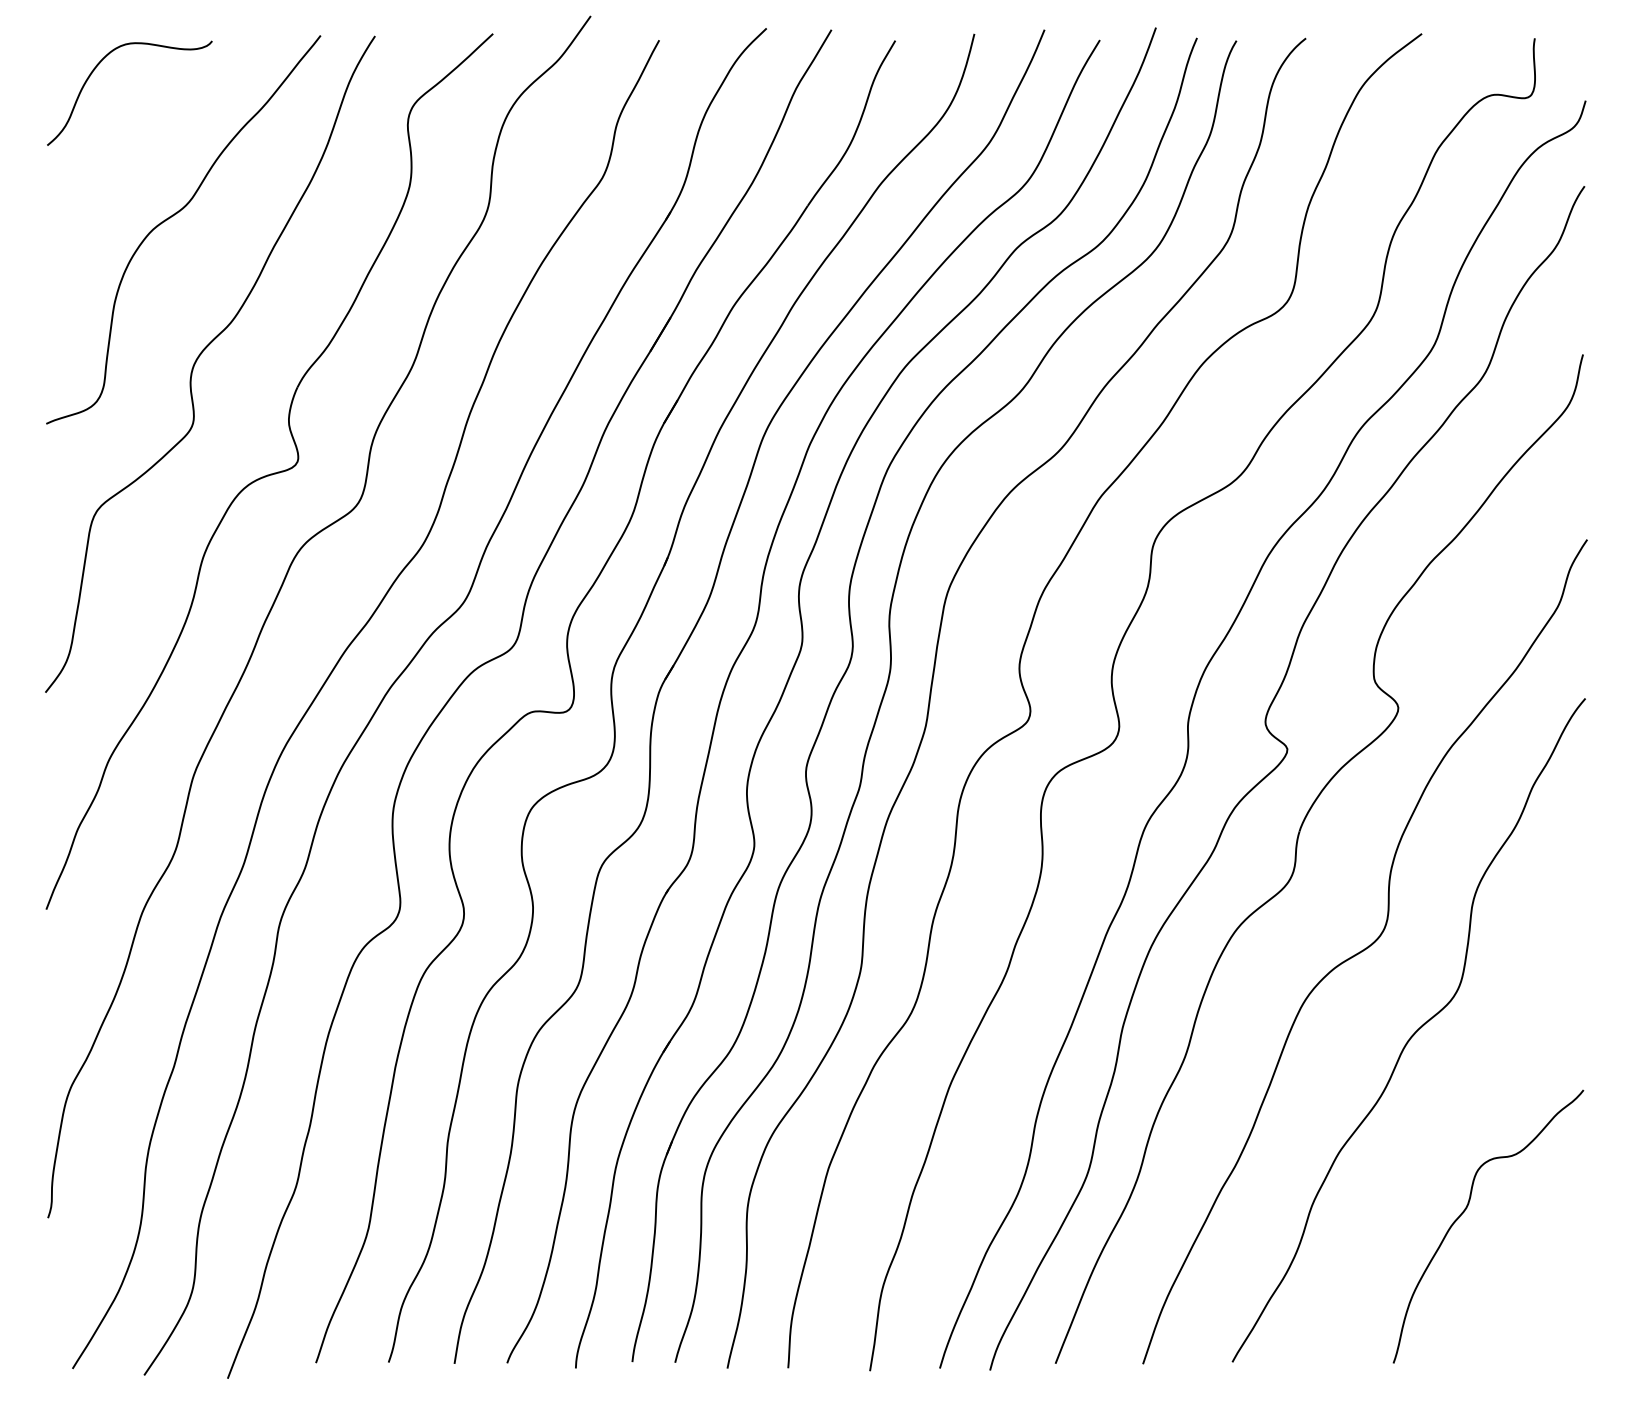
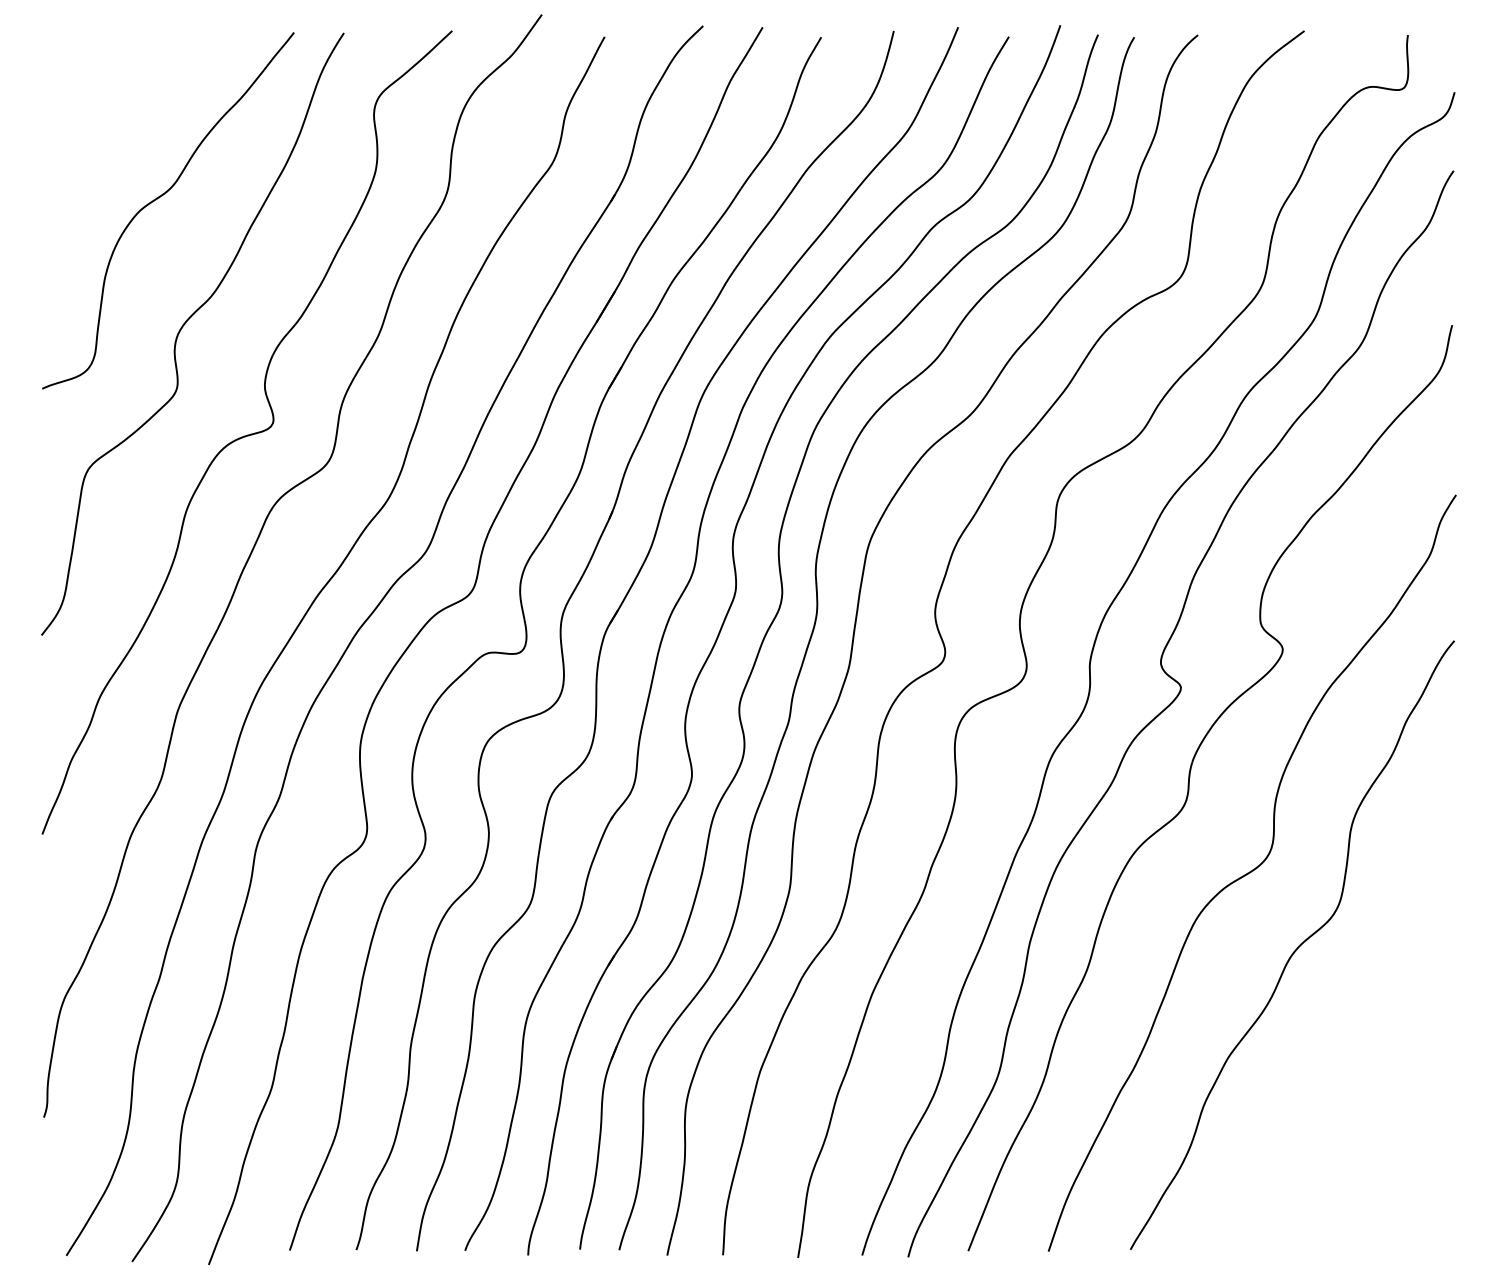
curve: (96, 68) -> (88, 62), removed
curve: (1467, 1208) -> (1346, 1108), removed

